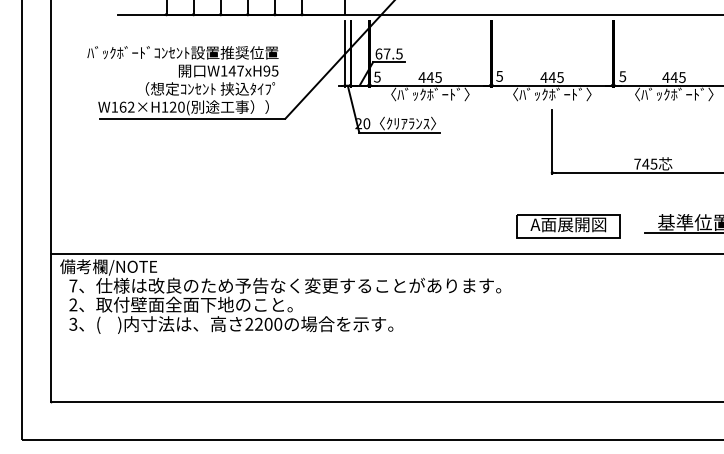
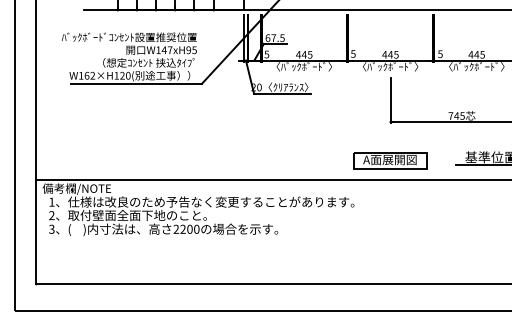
part: (569, 225) -> (390, 160), moved
text: (72, 284) -> (51, 201), 7 -> 1

